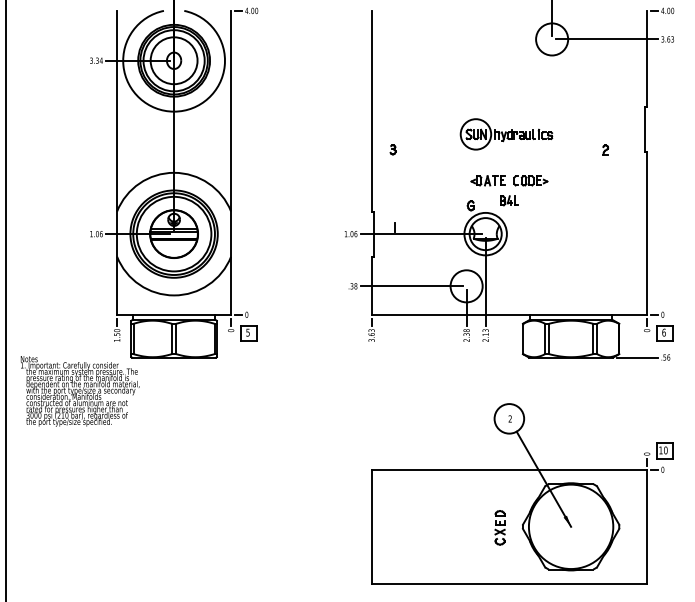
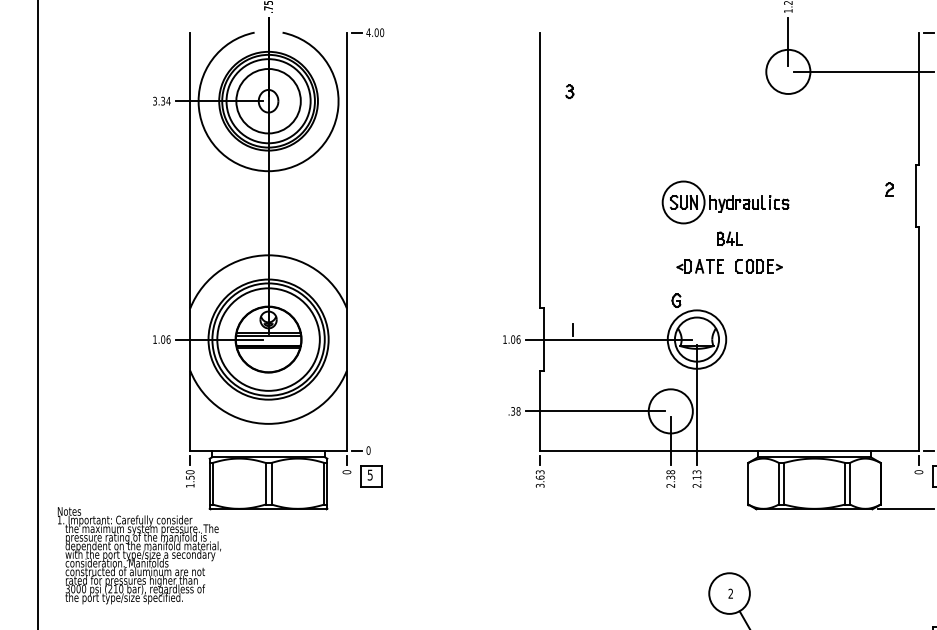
part: (392, 149) -> (568, 91), moved
part: (605, 149) -> (889, 188), moved
part: (509, 200) -> (729, 238), moved

